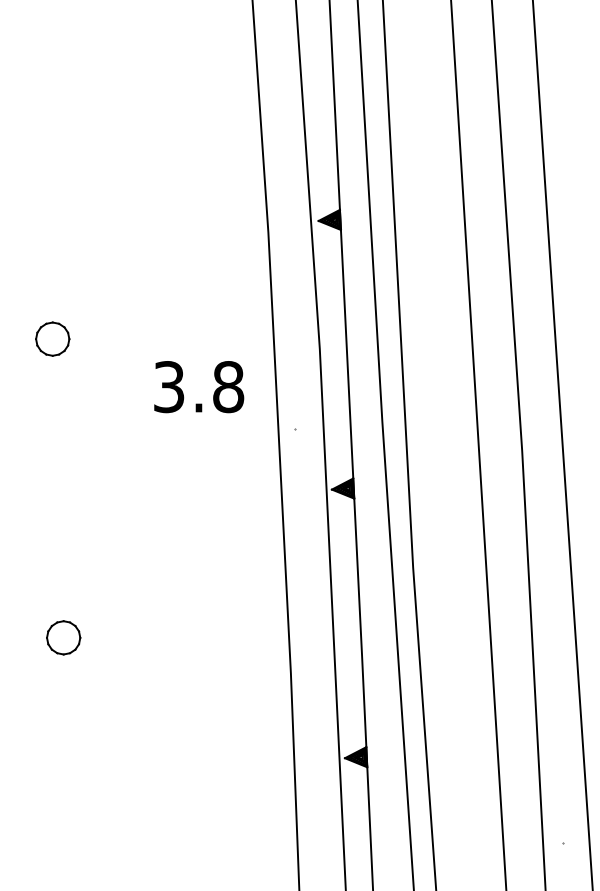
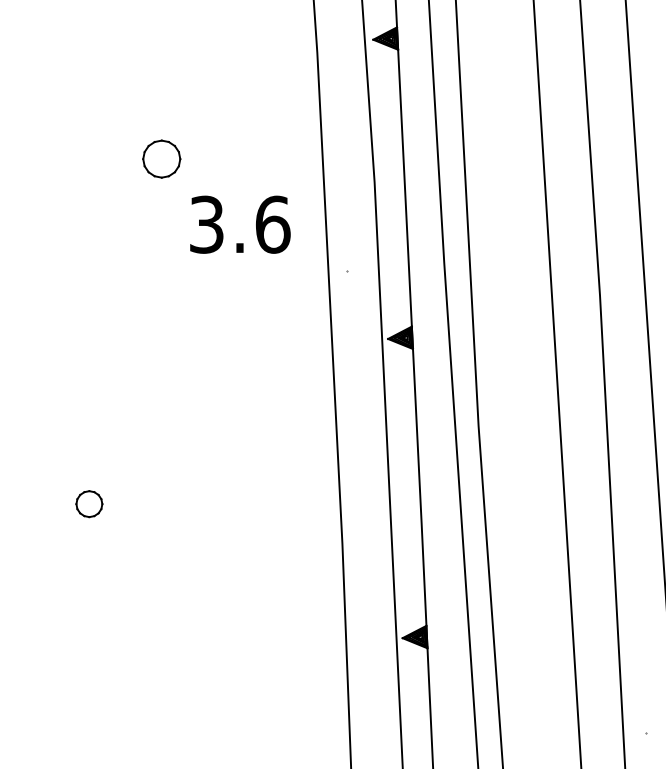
part: (52, 338) -> (161, 158), moved
text: (228, 387) -> (272, 225), 3.8 -> 3.6
part: (63, 637) -> (89, 503), size x0.7

